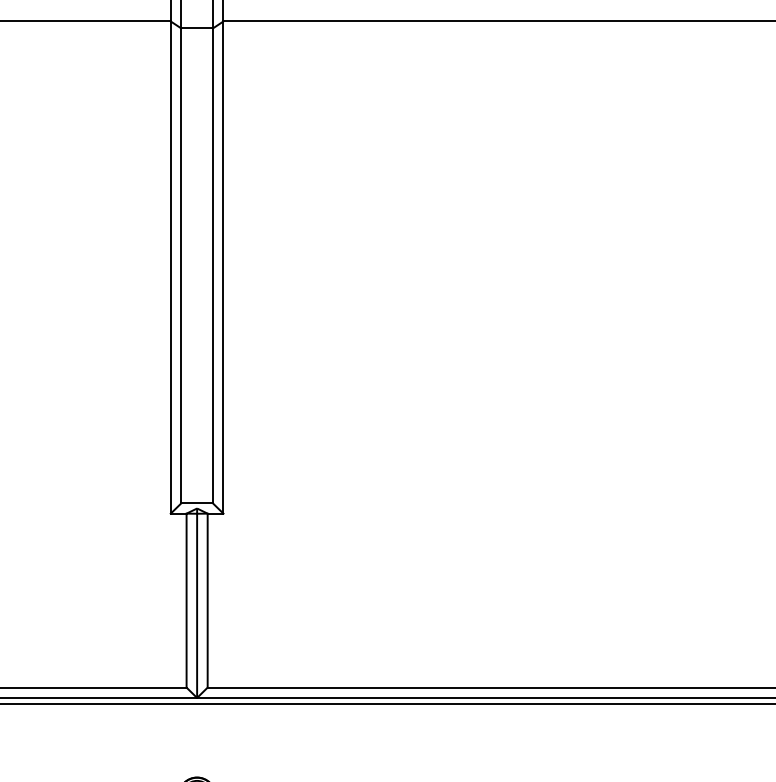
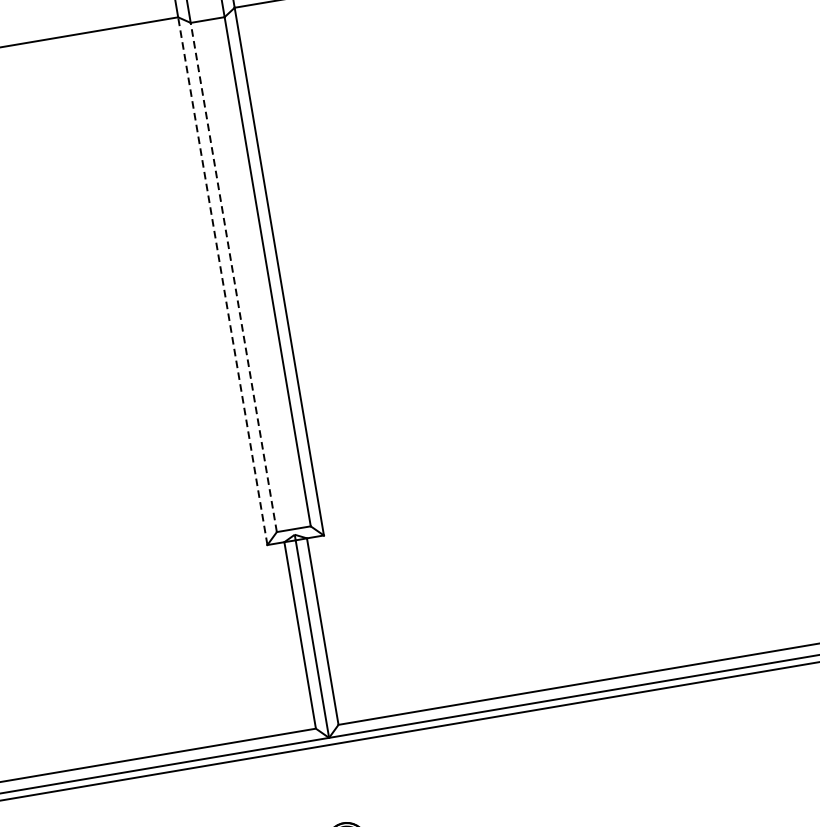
line: (181, 265) -> (233, 277), solid -> dashed
line: (170, 267) -> (222, 281), solid -> dashed

